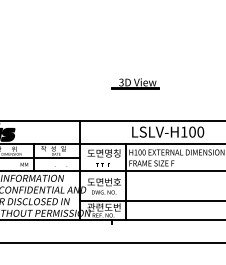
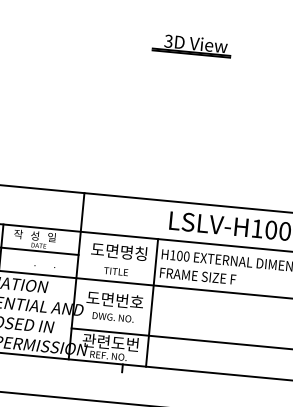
part: (135, 83) -> (192, 45), moved

